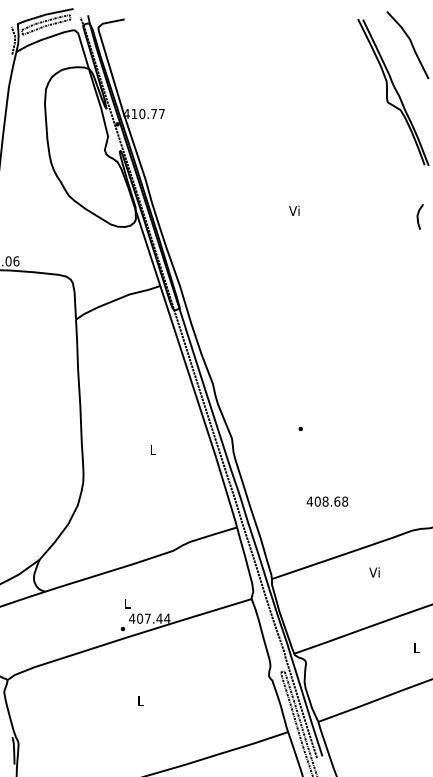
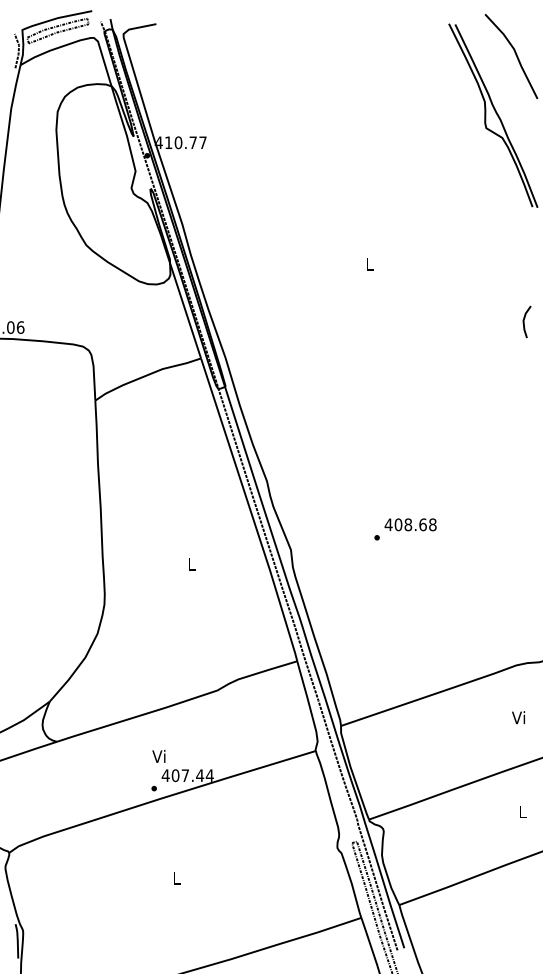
text: (294, 210) -> (369, 263), Vi -> L
line: (418, 216) -> (524, 321), moved
text: (327, 501) -> (410, 524), moved
text: (374, 572) -> (518, 717), moved
text: (126, 603) -> (158, 756), L -> Vi

